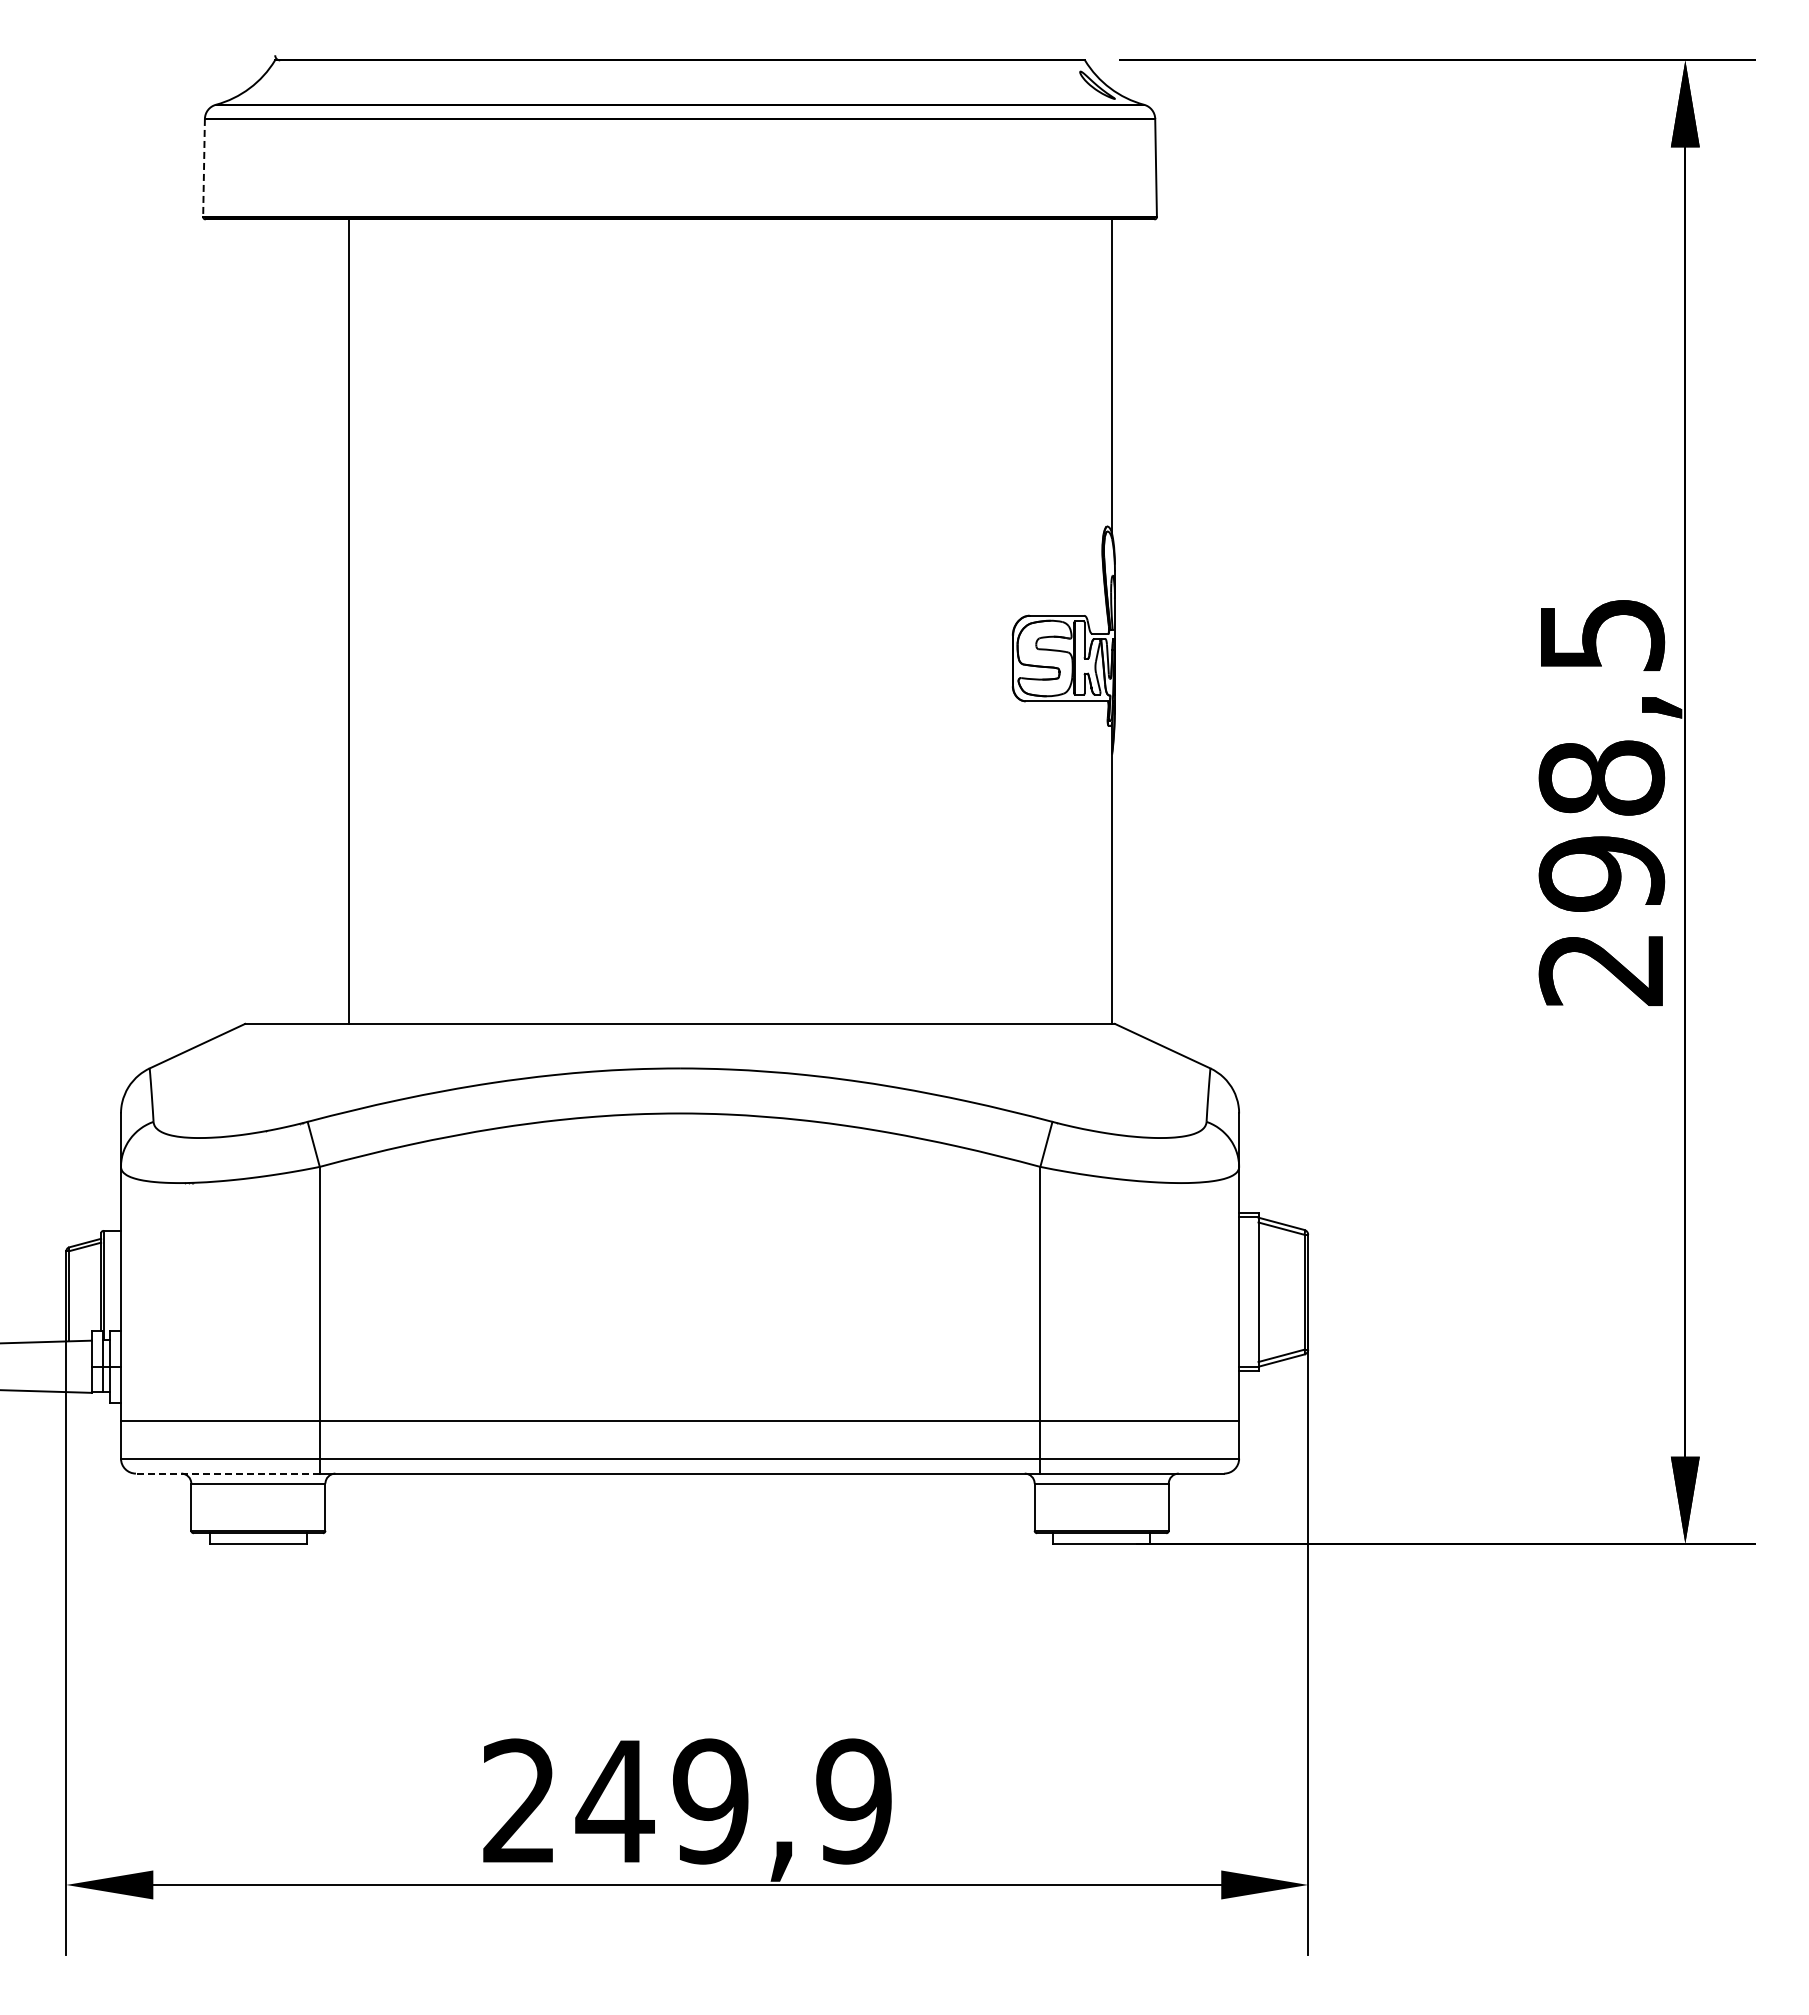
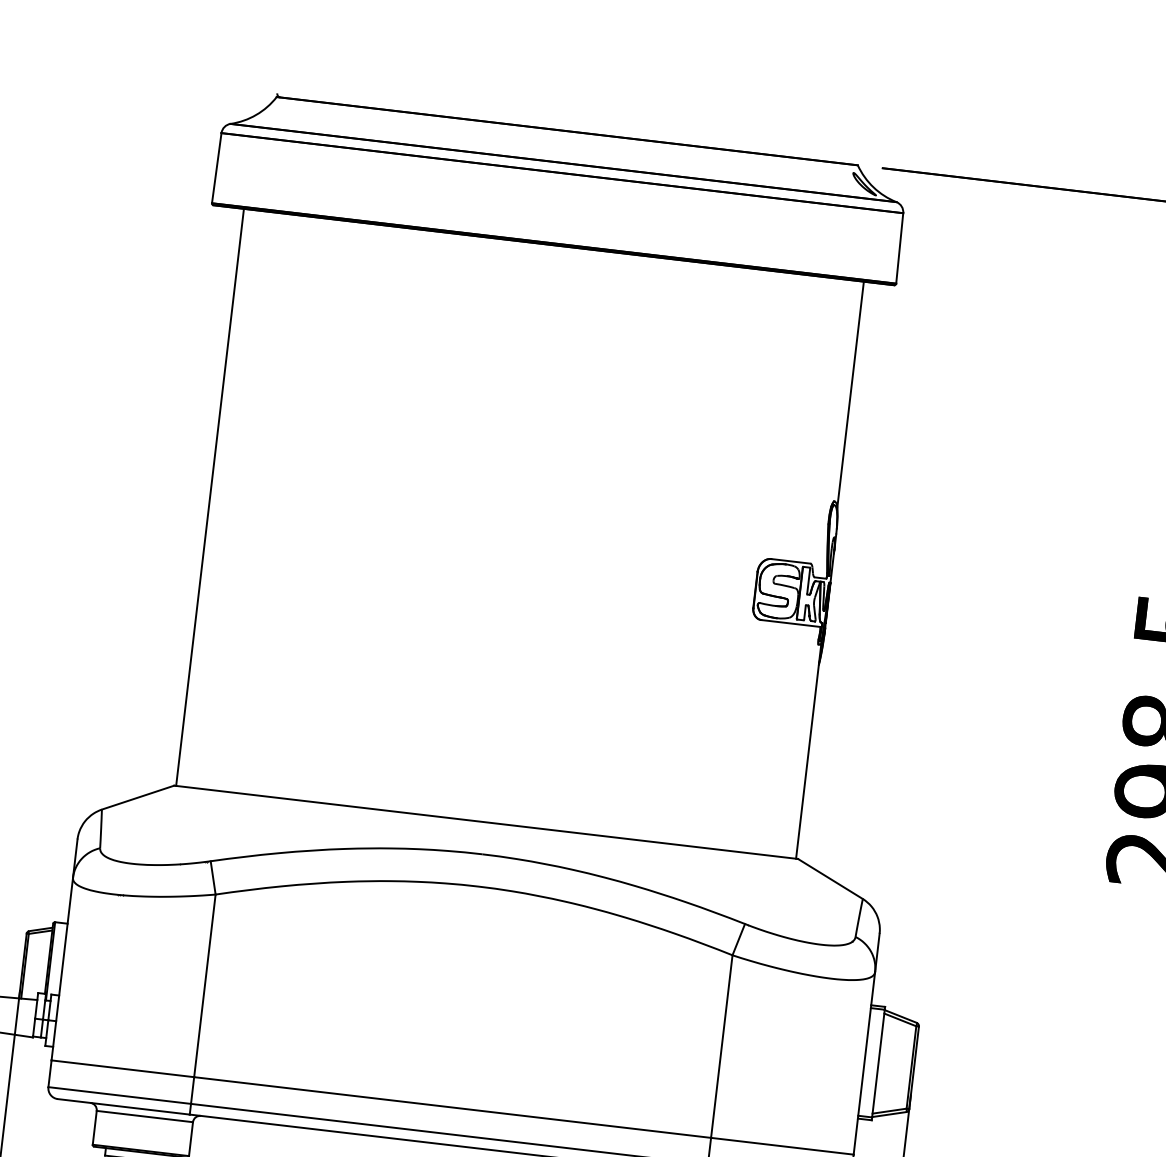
line: (204, 168) -> (217, 168), dashed -> solid
line: (349, 621) -> (210, 497), moved
line: (227, 1473) -> (123, 1106), dashed -> solid

